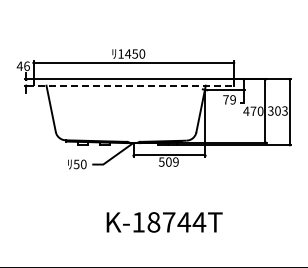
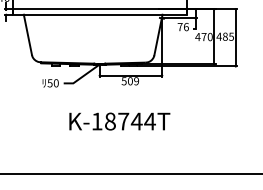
line: (130, 85) -> (97, 14), dashed -> solid
text: (233, 99) -> (186, 26), 79 -> 76
text: (277, 110) -> (224, 36), 303 -> 485
text: (164, 222) -> (119, 121), moved

